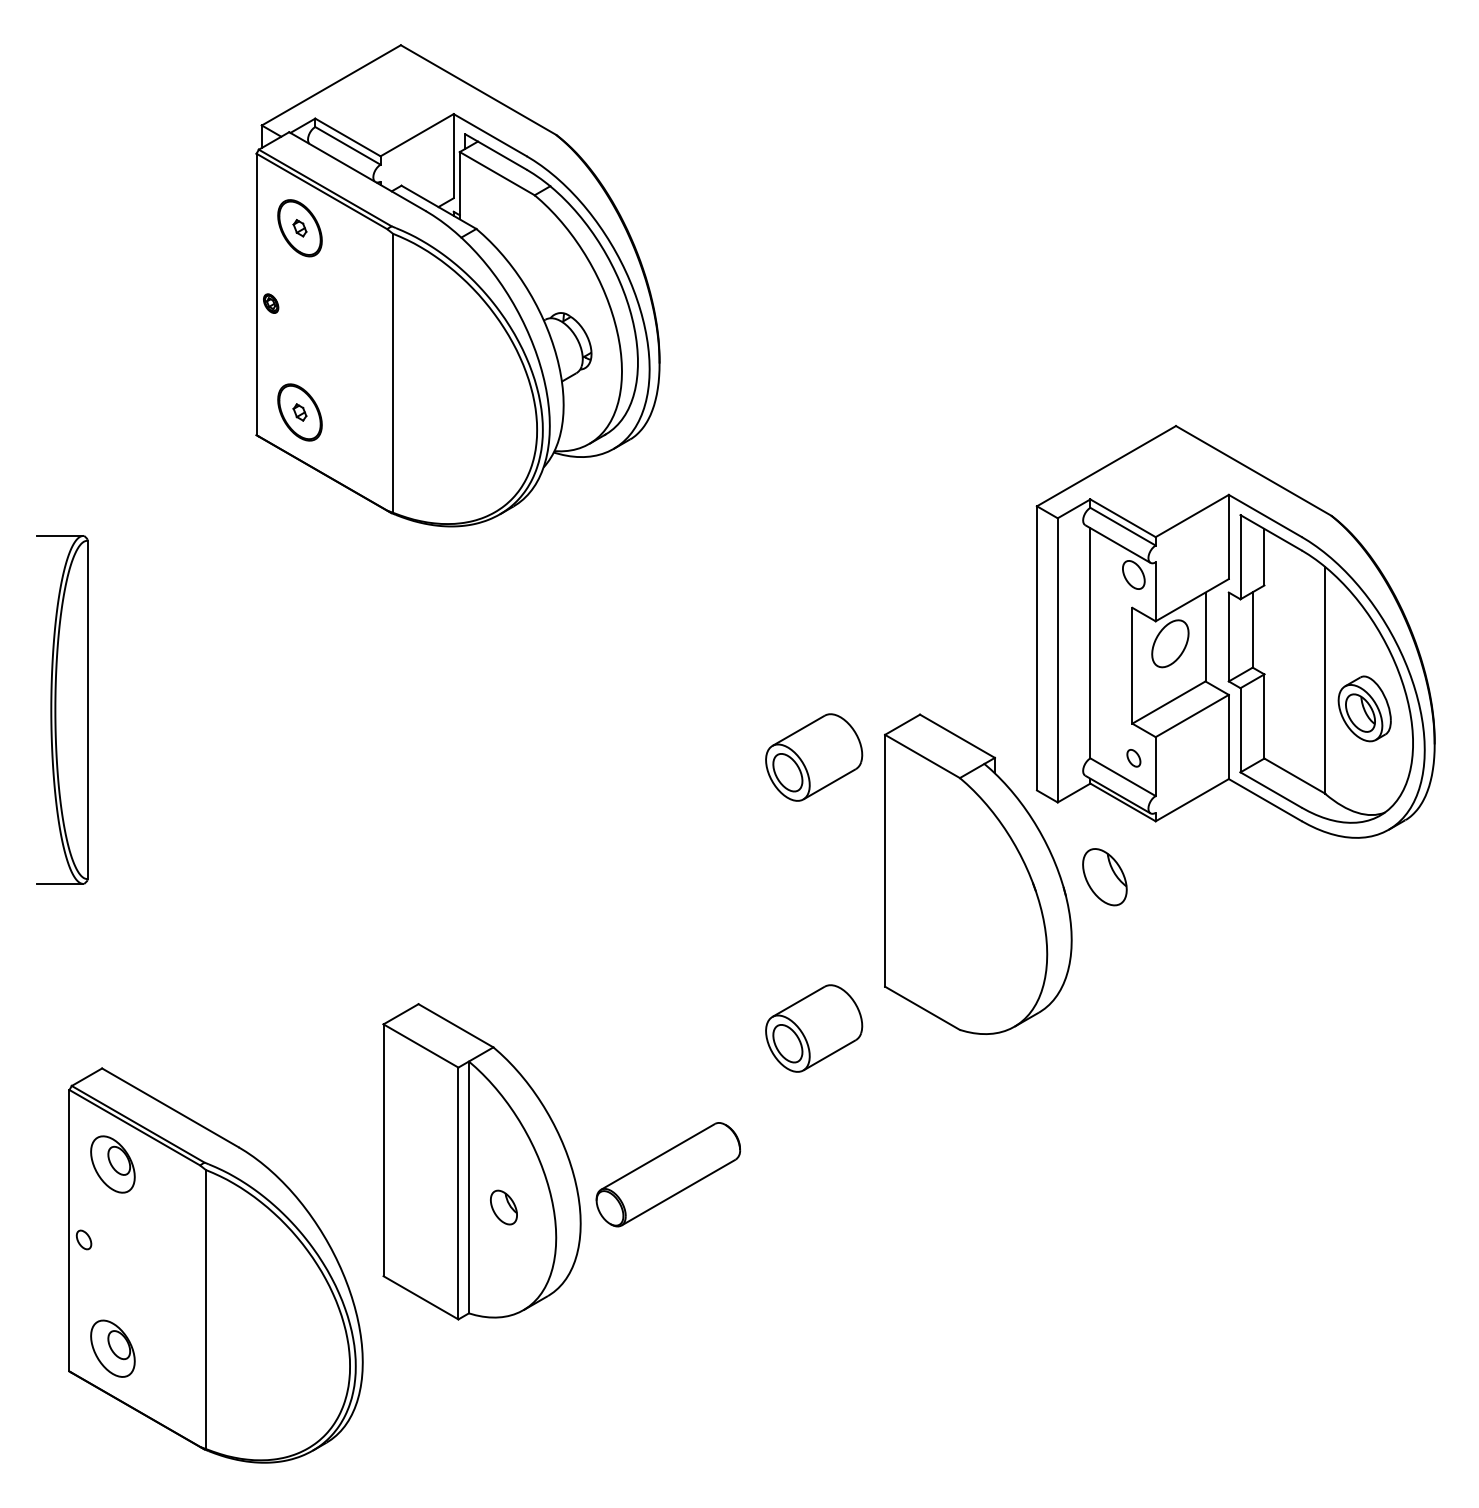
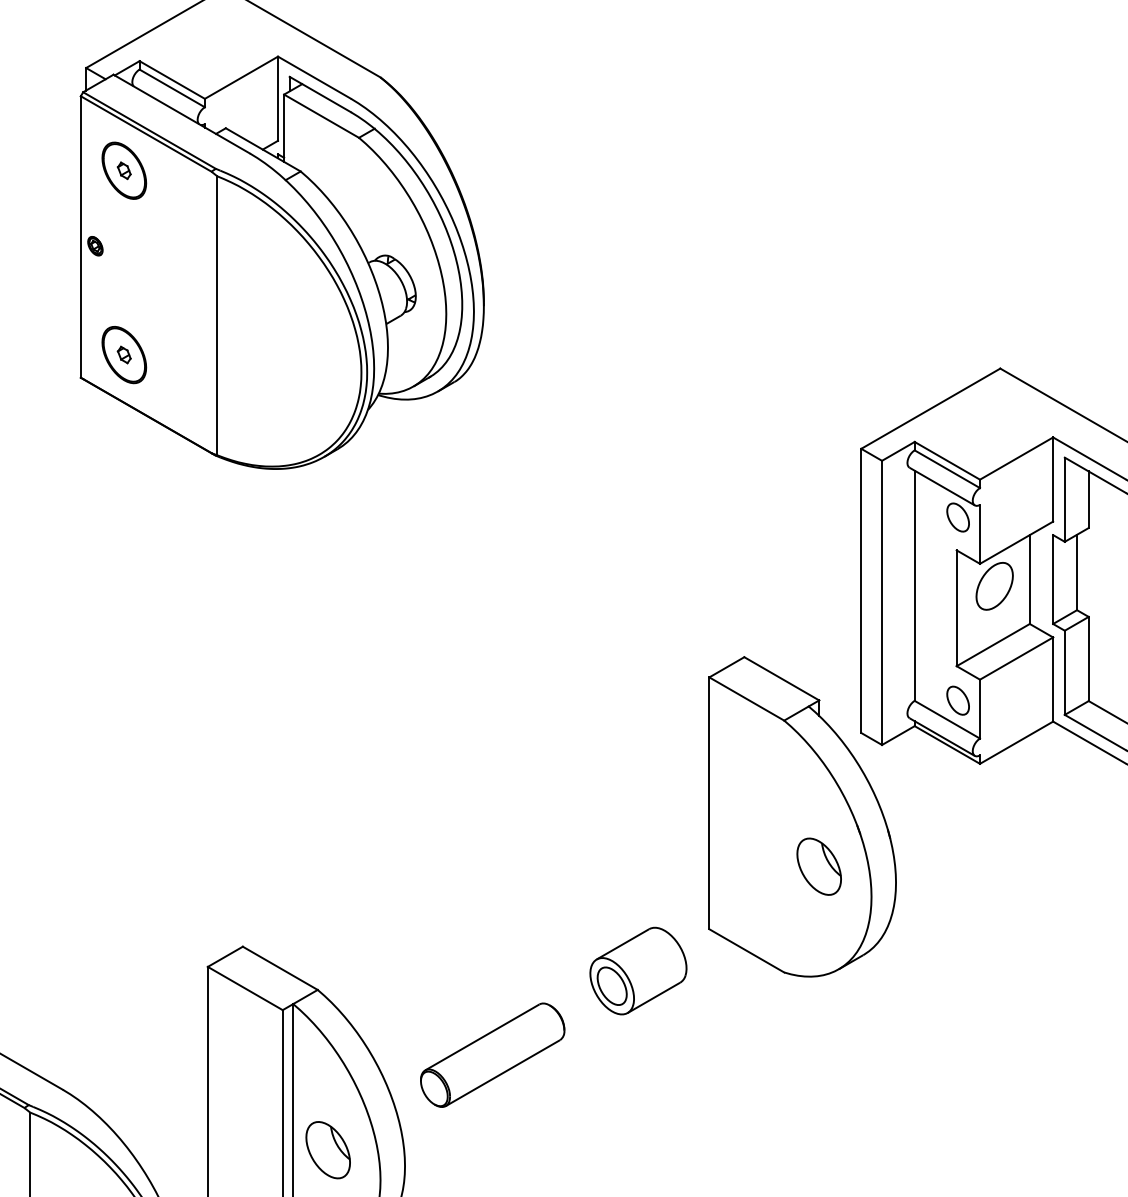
part: (814, 757) -> (638, 700), removed
part: (1133, 758) -> (957, 701), size x1.67
part: (1104, 877) -> (818, 867), moved
part: (668, 1174) -> (492, 1055), moved
part: (503, 1207) -> (327, 1150), size x1.67

